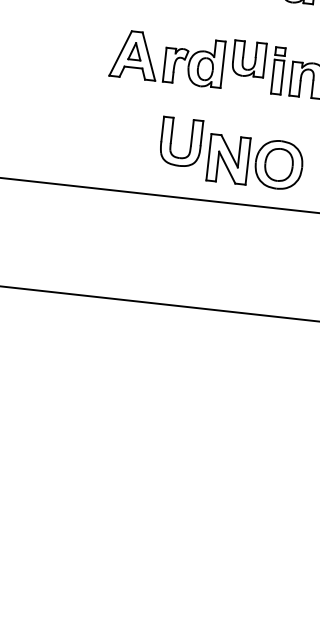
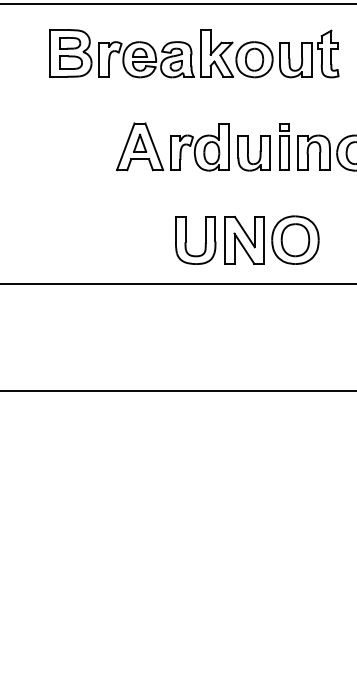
part: (248, 59) -> (253, 153), moved
part: (171, 141) -> (186, 240), moved

